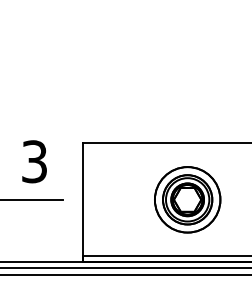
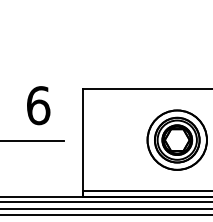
text: (34, 161) -> (38, 105), 3 -> 6

